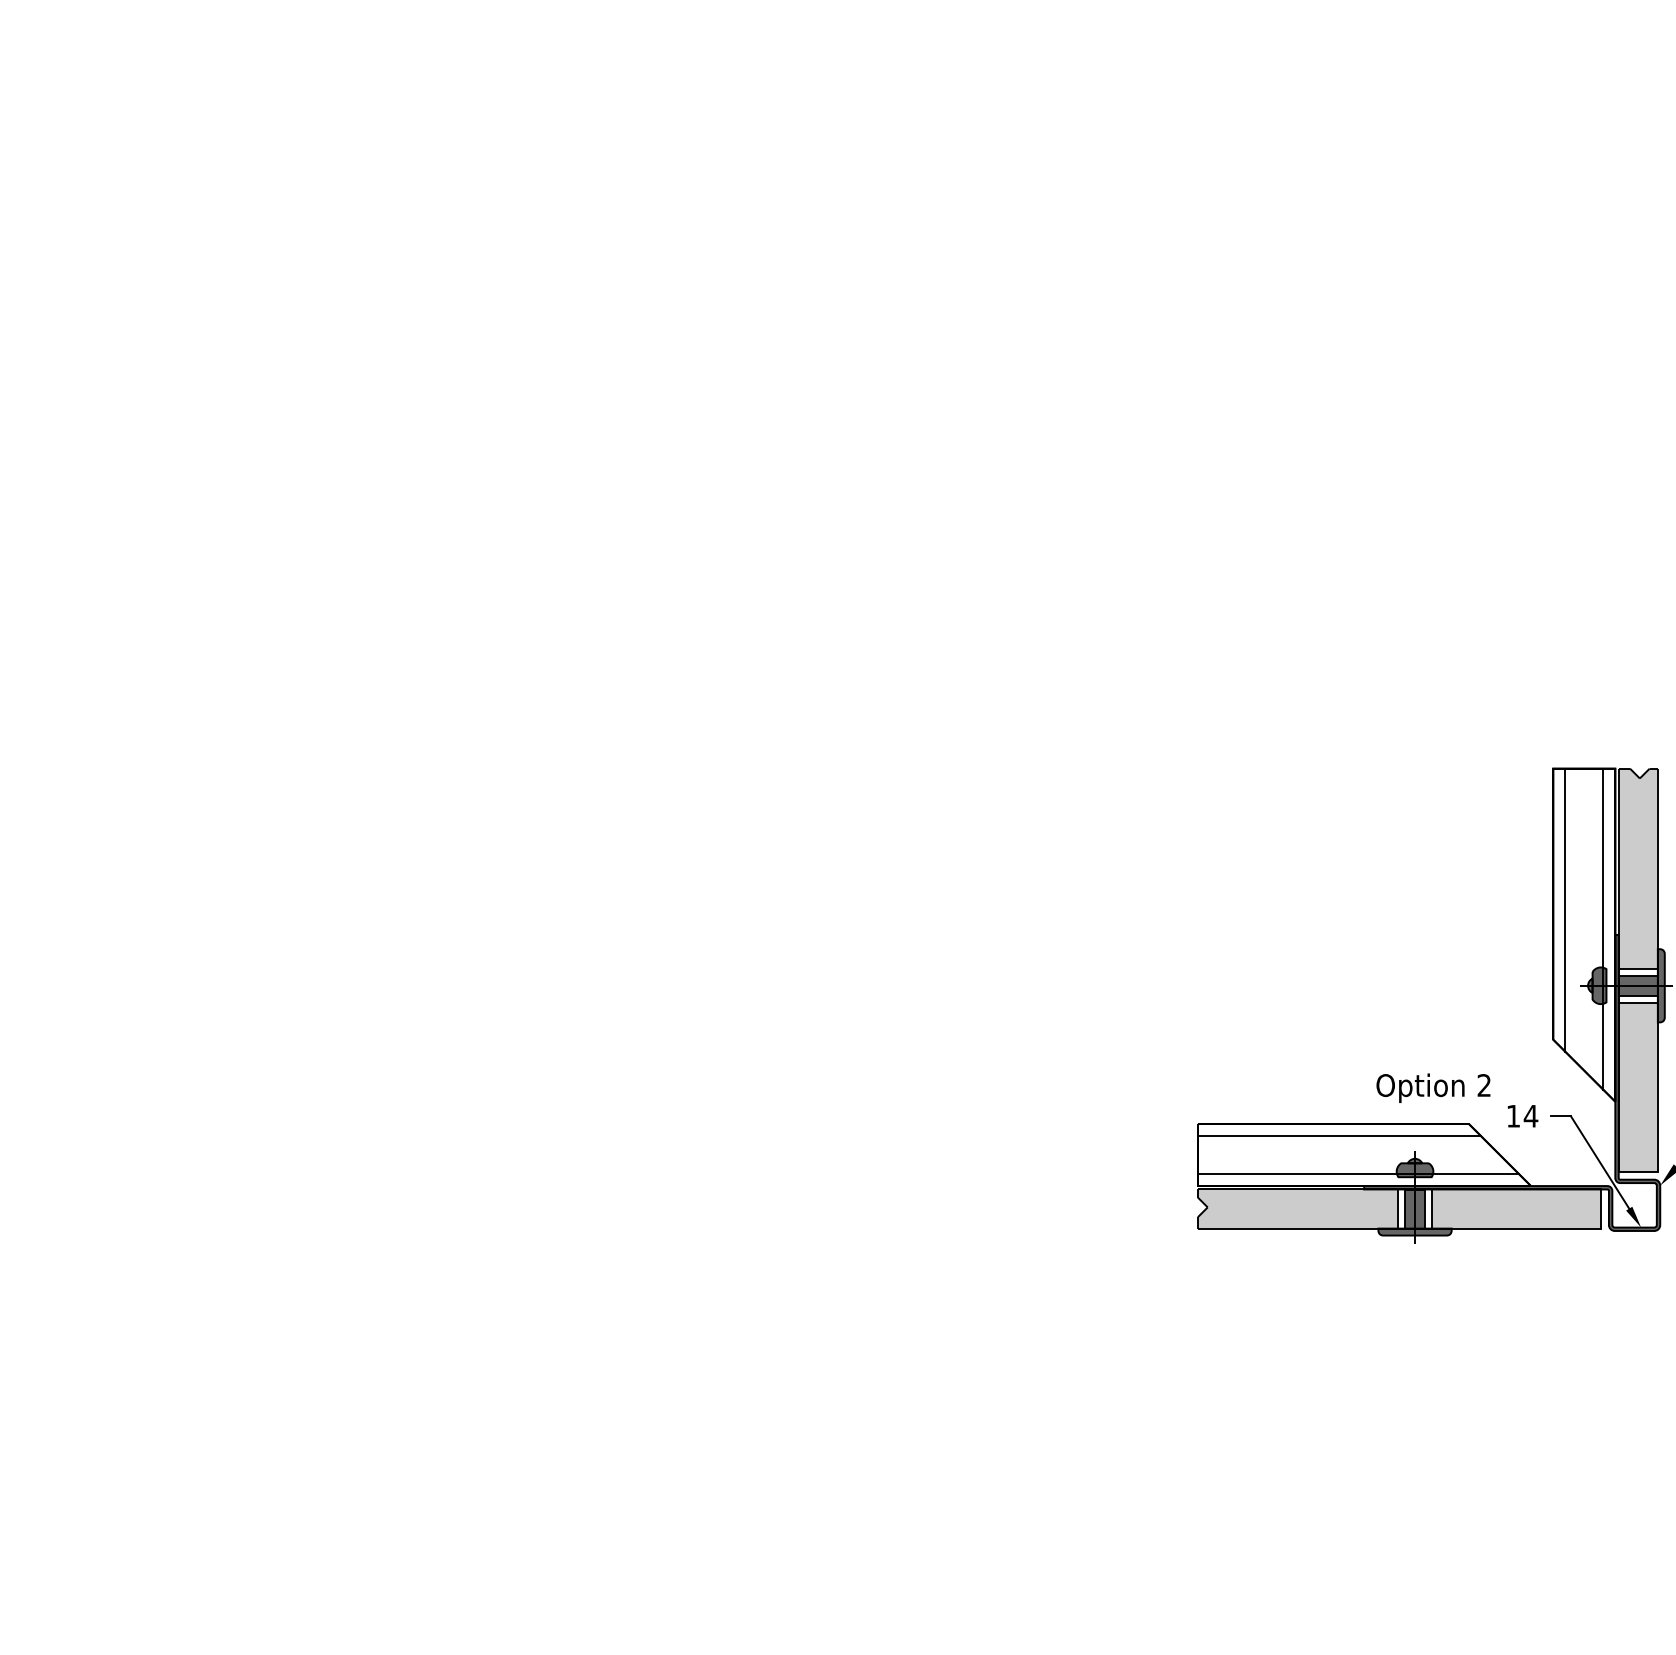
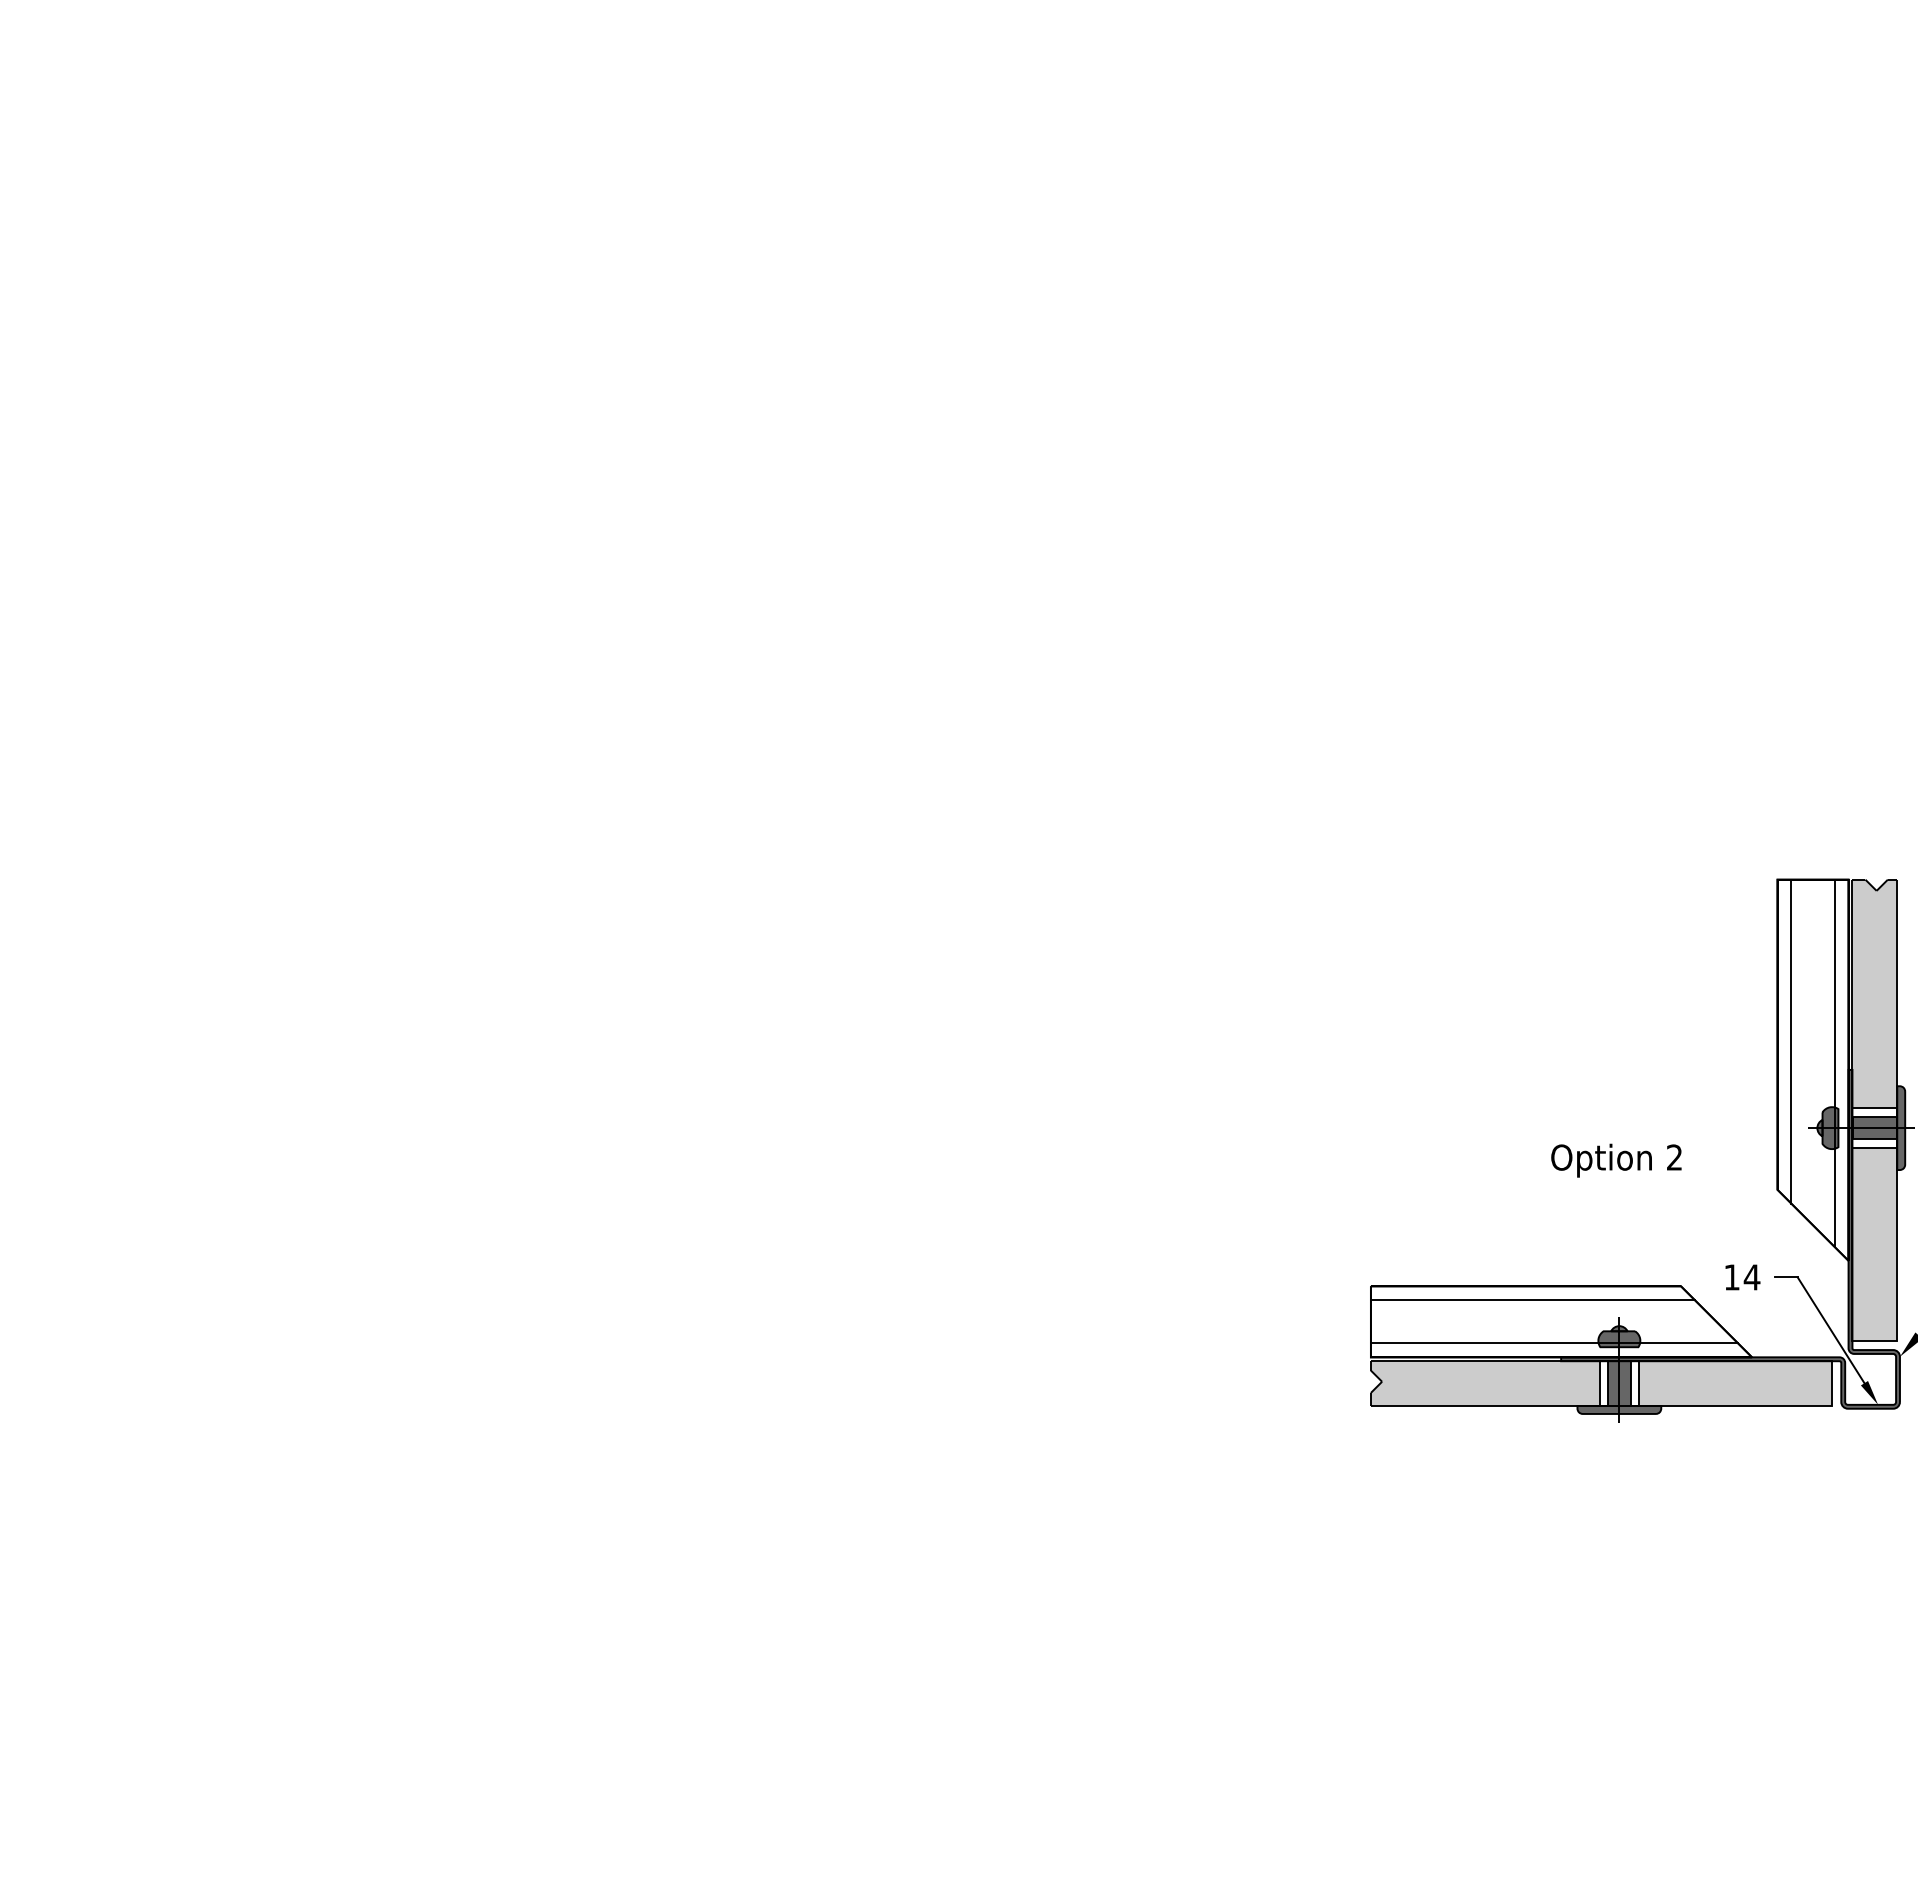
text: (1433, 1087) -> (1616, 1159), moved

